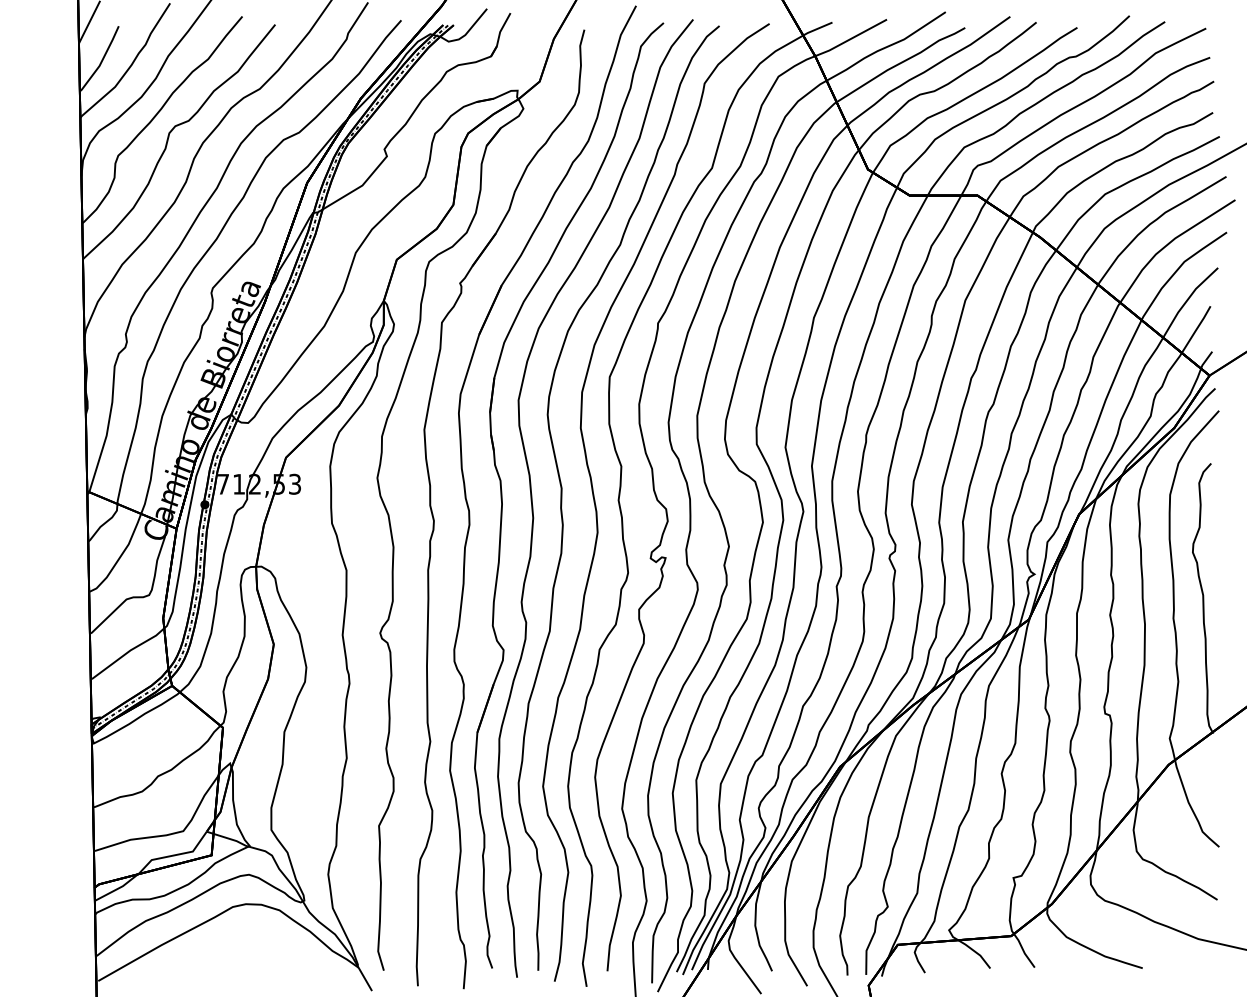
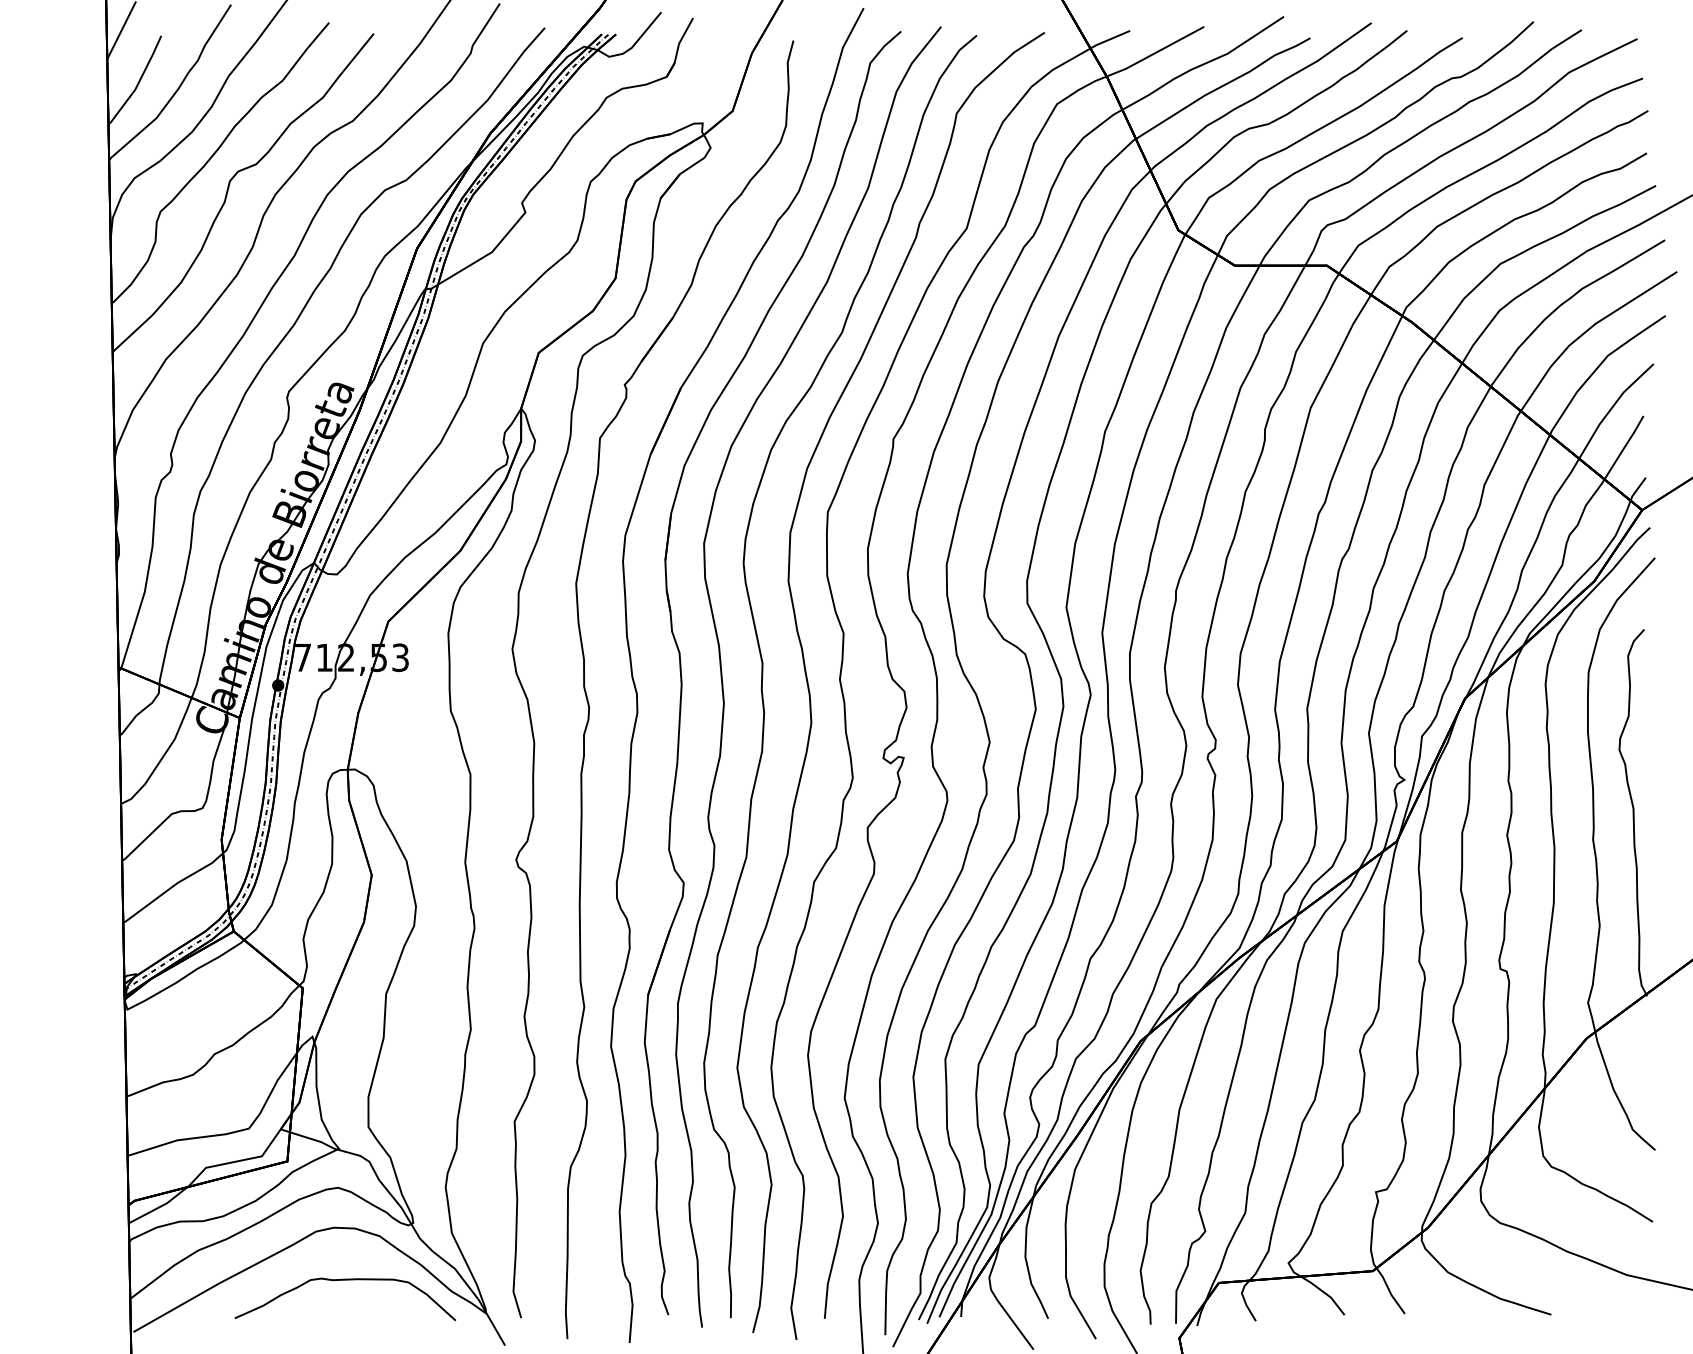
curve: (254, 943) -> (345, 1280), added

